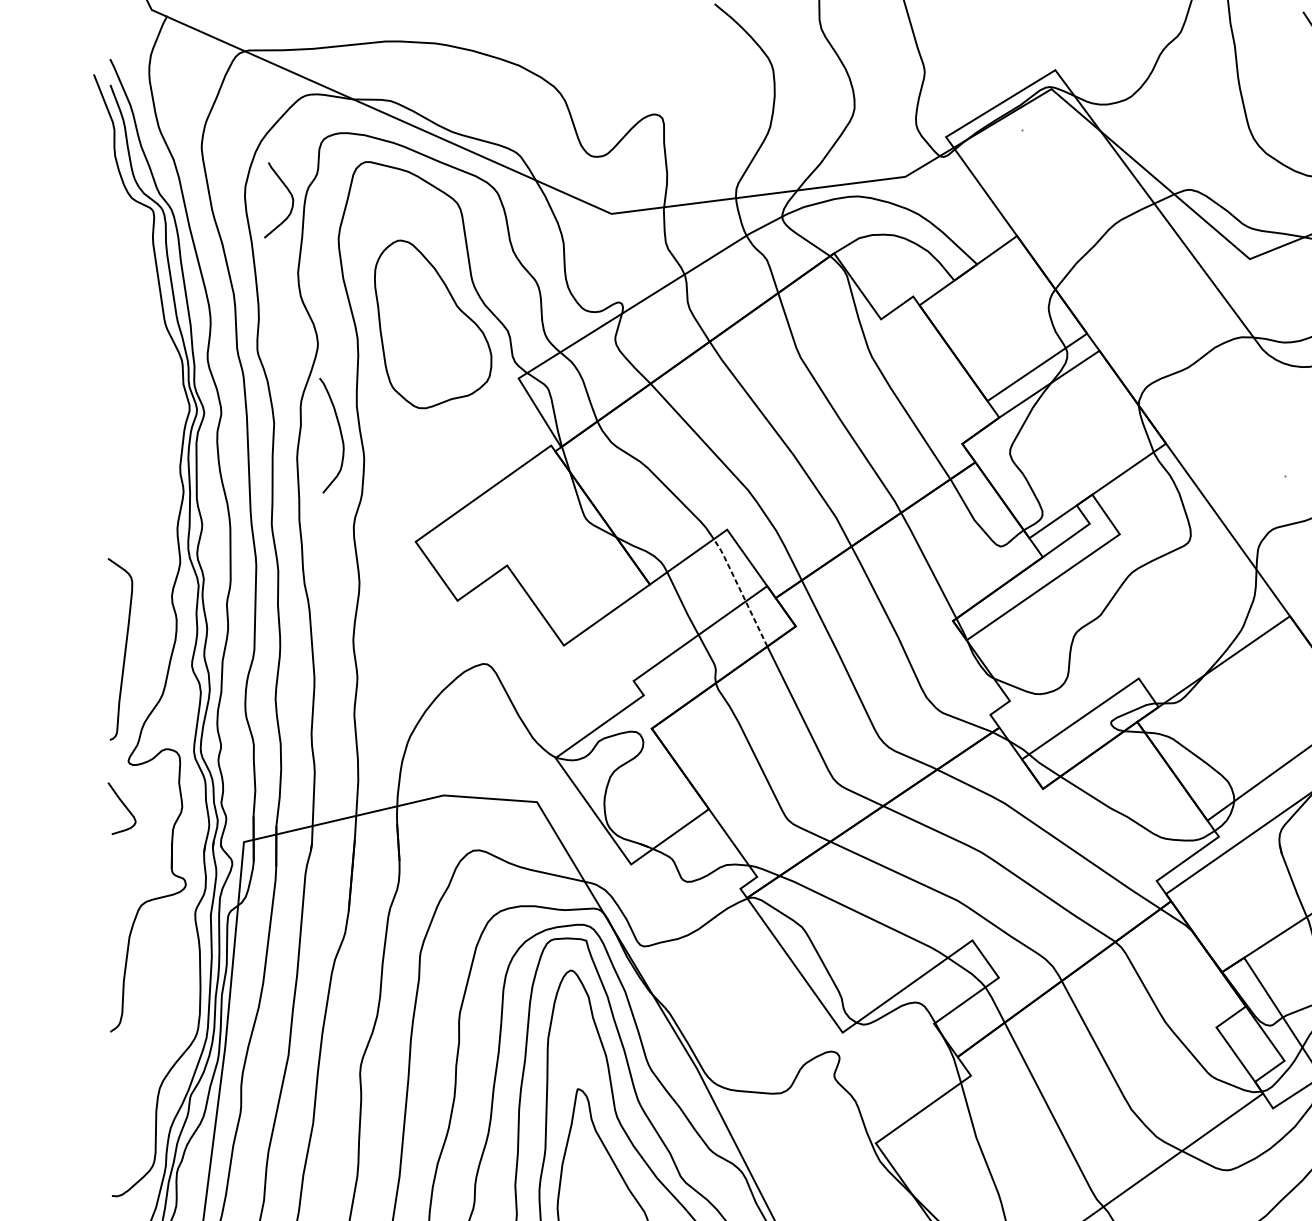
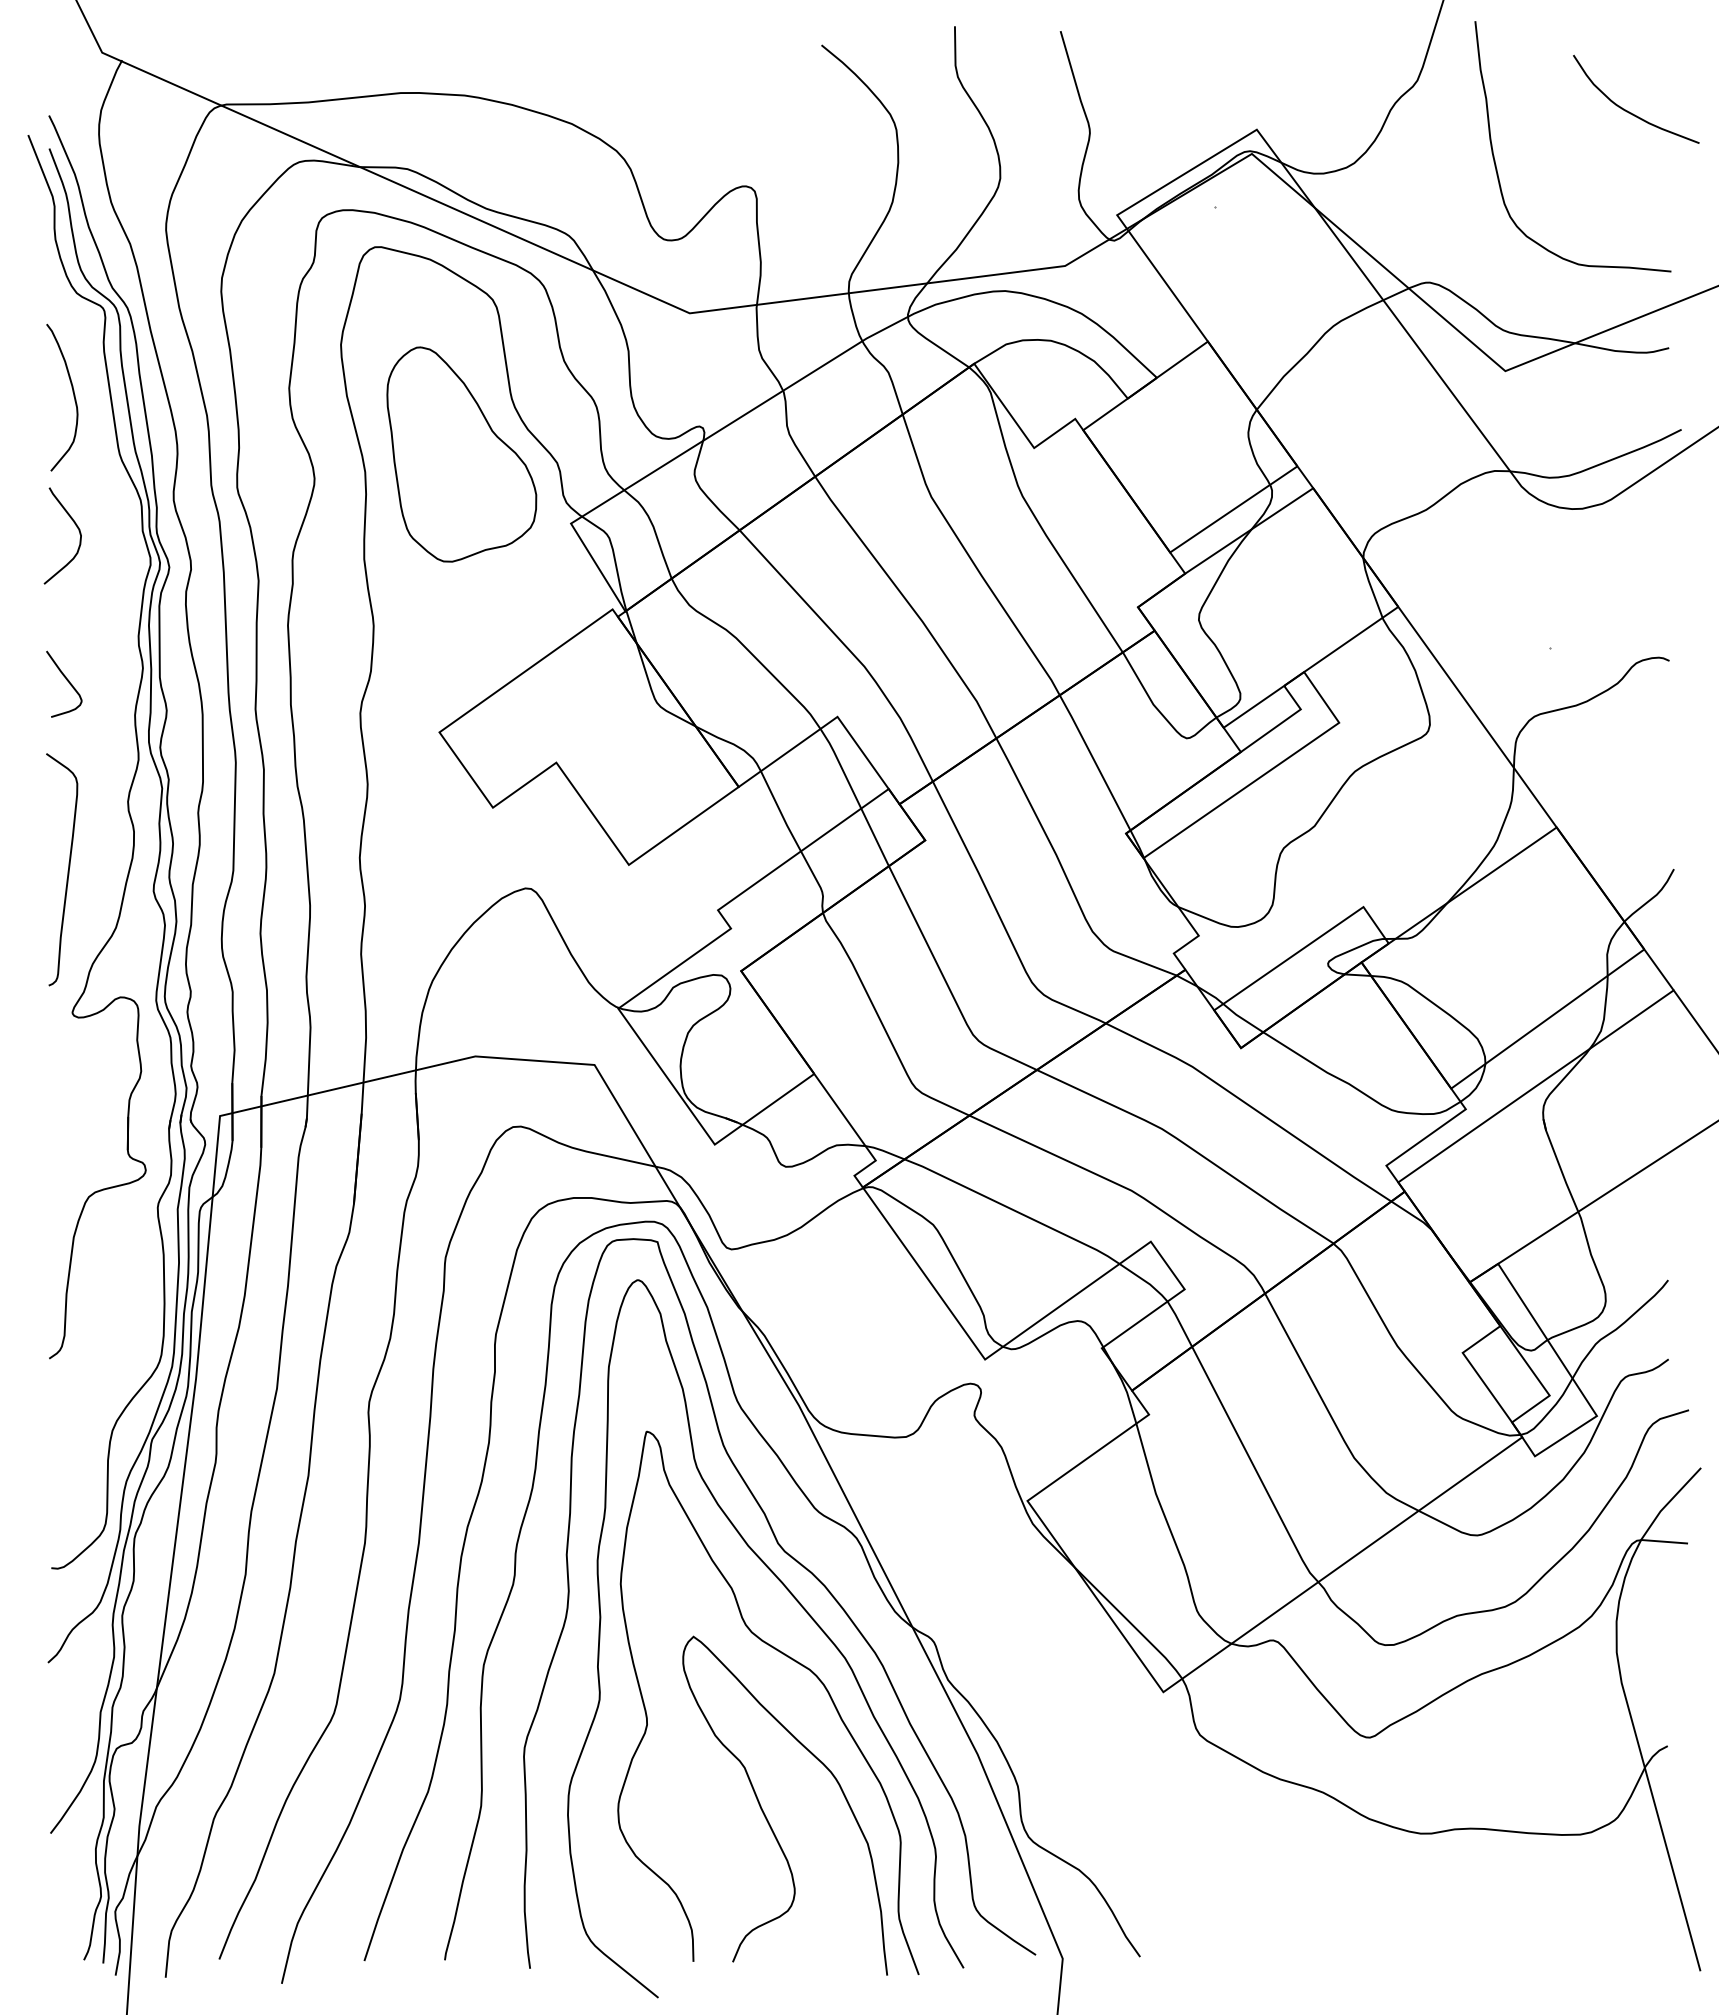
curve: (289, 193) -> (76, 527), moved
curve: (340, 434) -> (73, 396), moved
line: (741, 591) -> (855, 795), dashed -> solid
curve: (123, 805) -> (66, 680), moved

